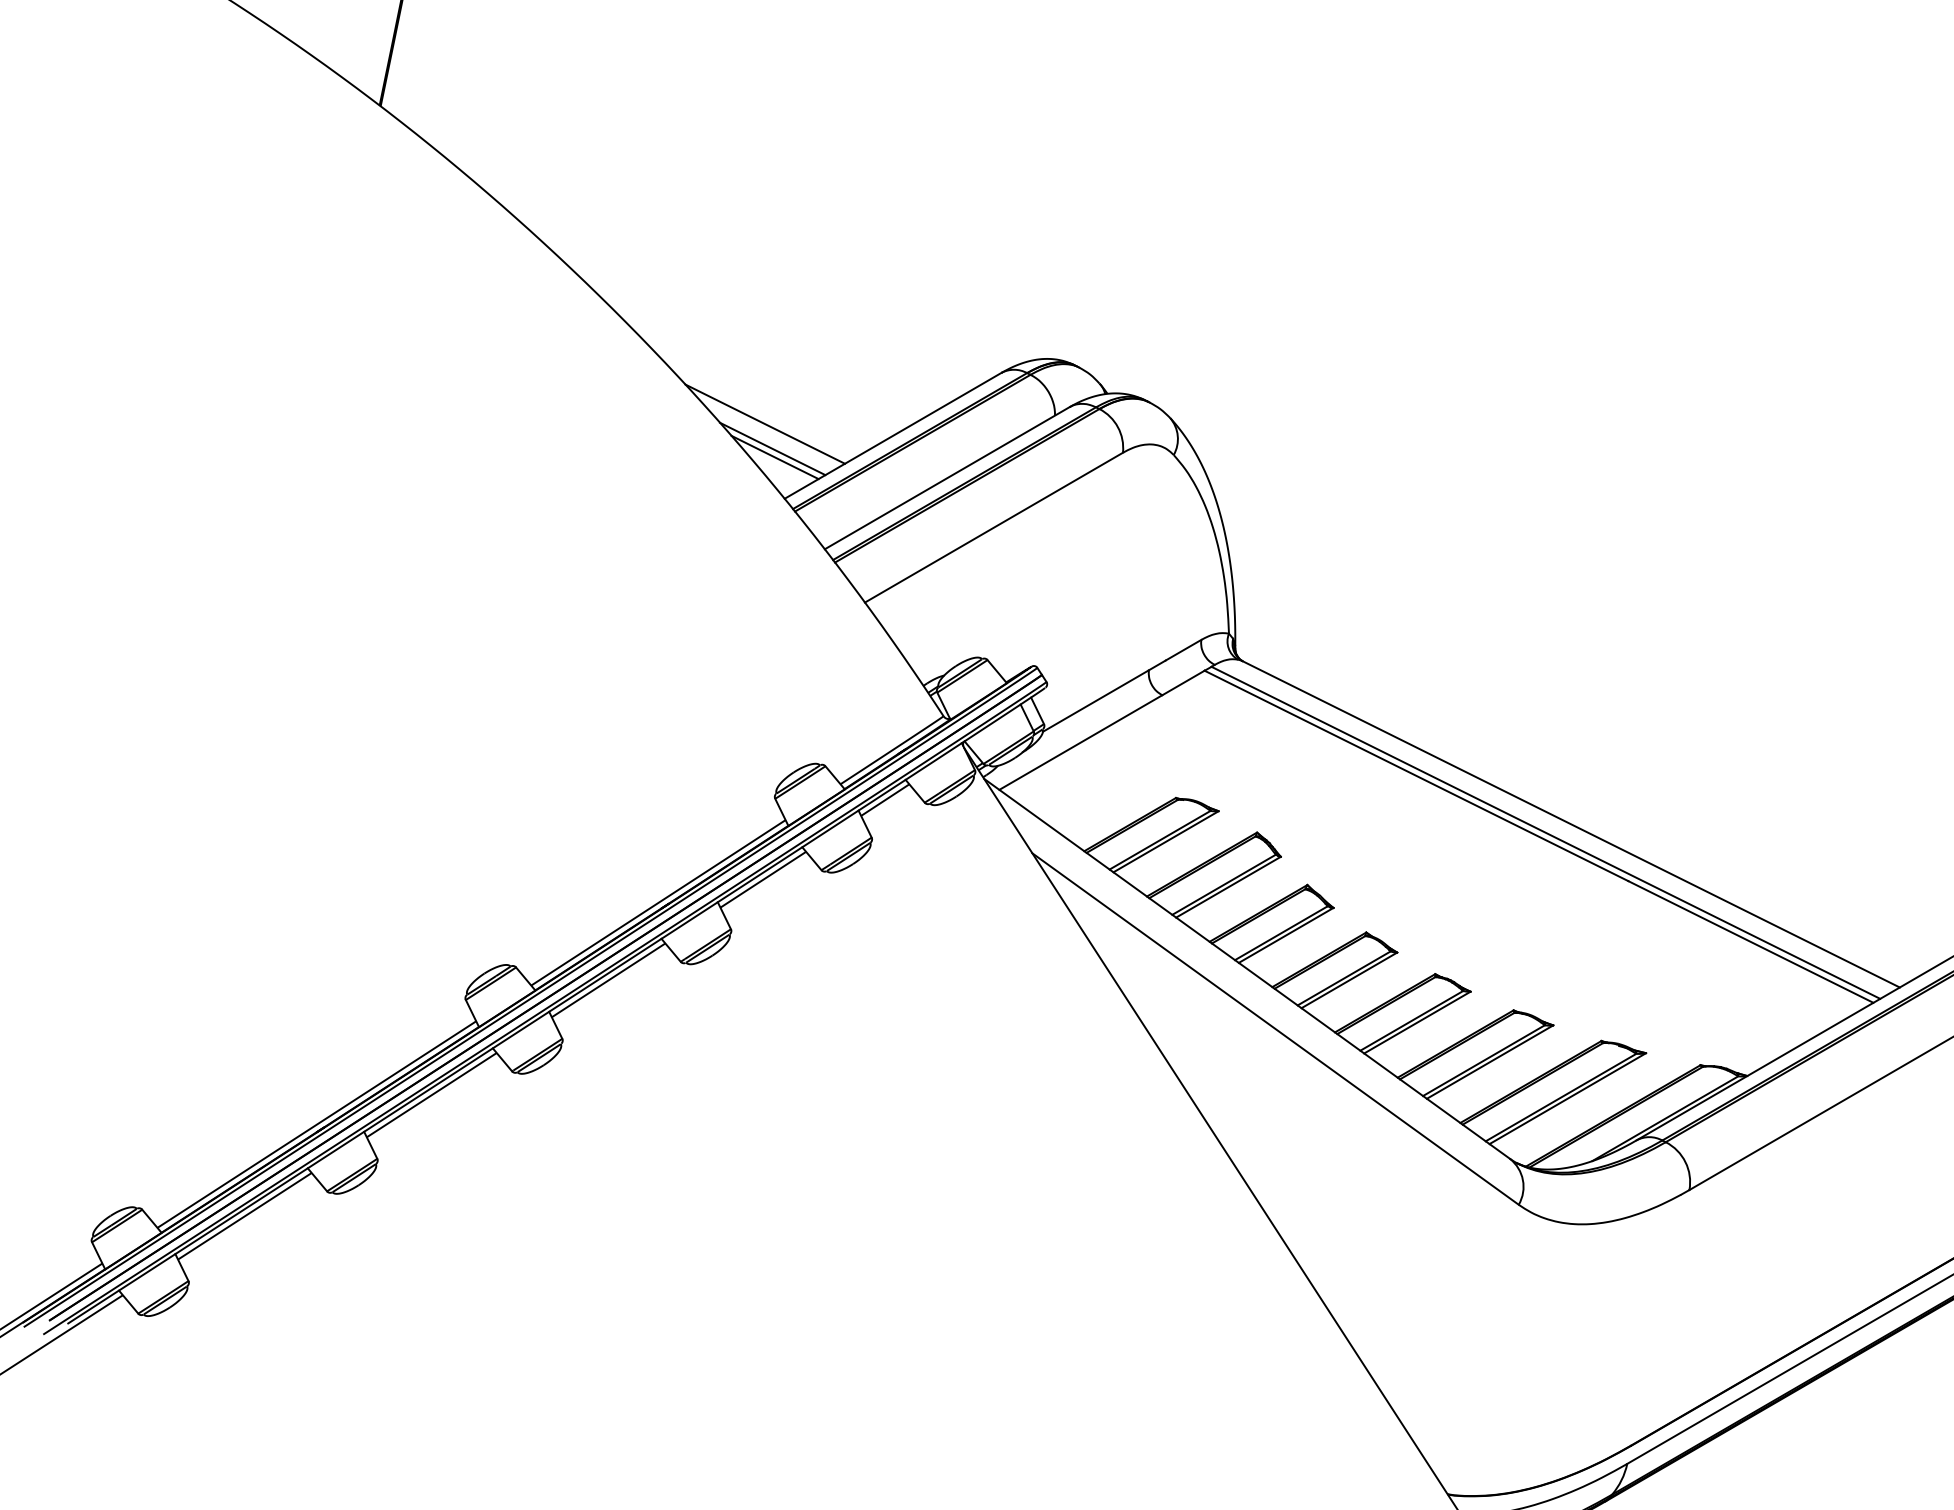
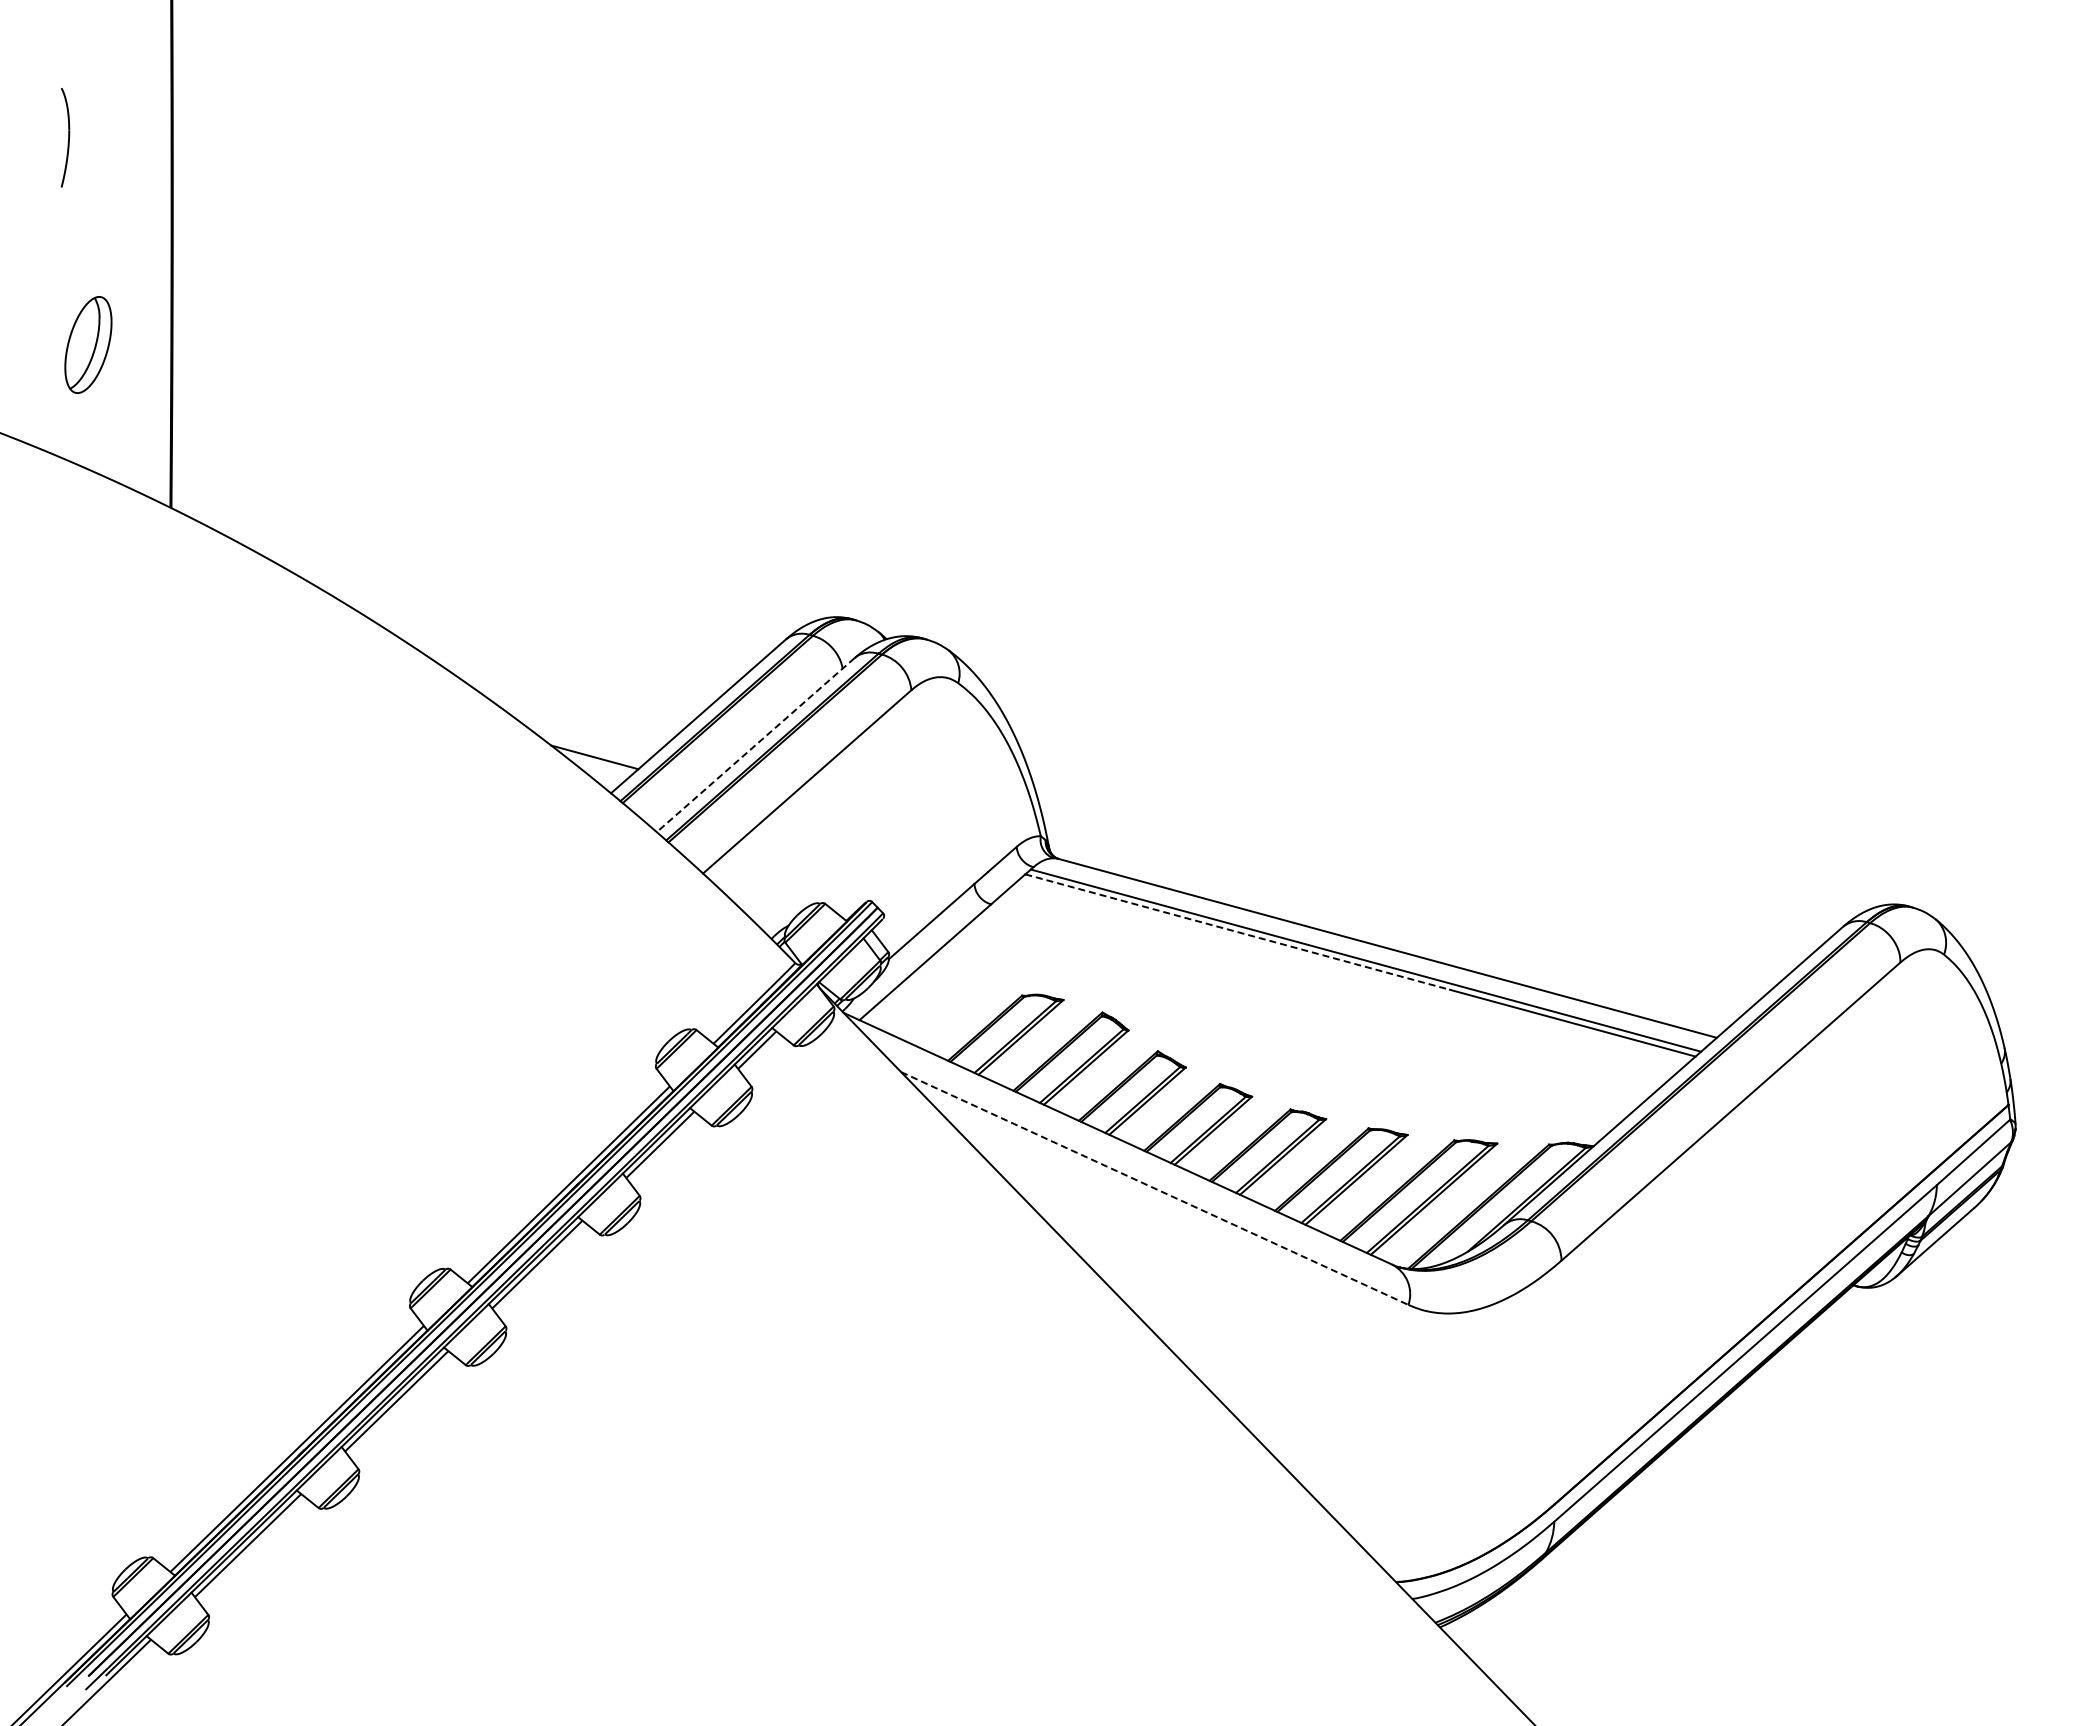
line: (764, 423) -> (579, 728), removed
line: (772, 448) -> (590, 749), removed
line: (947, 478) -> (755, 745), solid -> dashed
line: (1417, 776) -> (1238, 932), solid -> dashed
line: (1276, 1029) -> (1155, 1188), solid -> dashed

